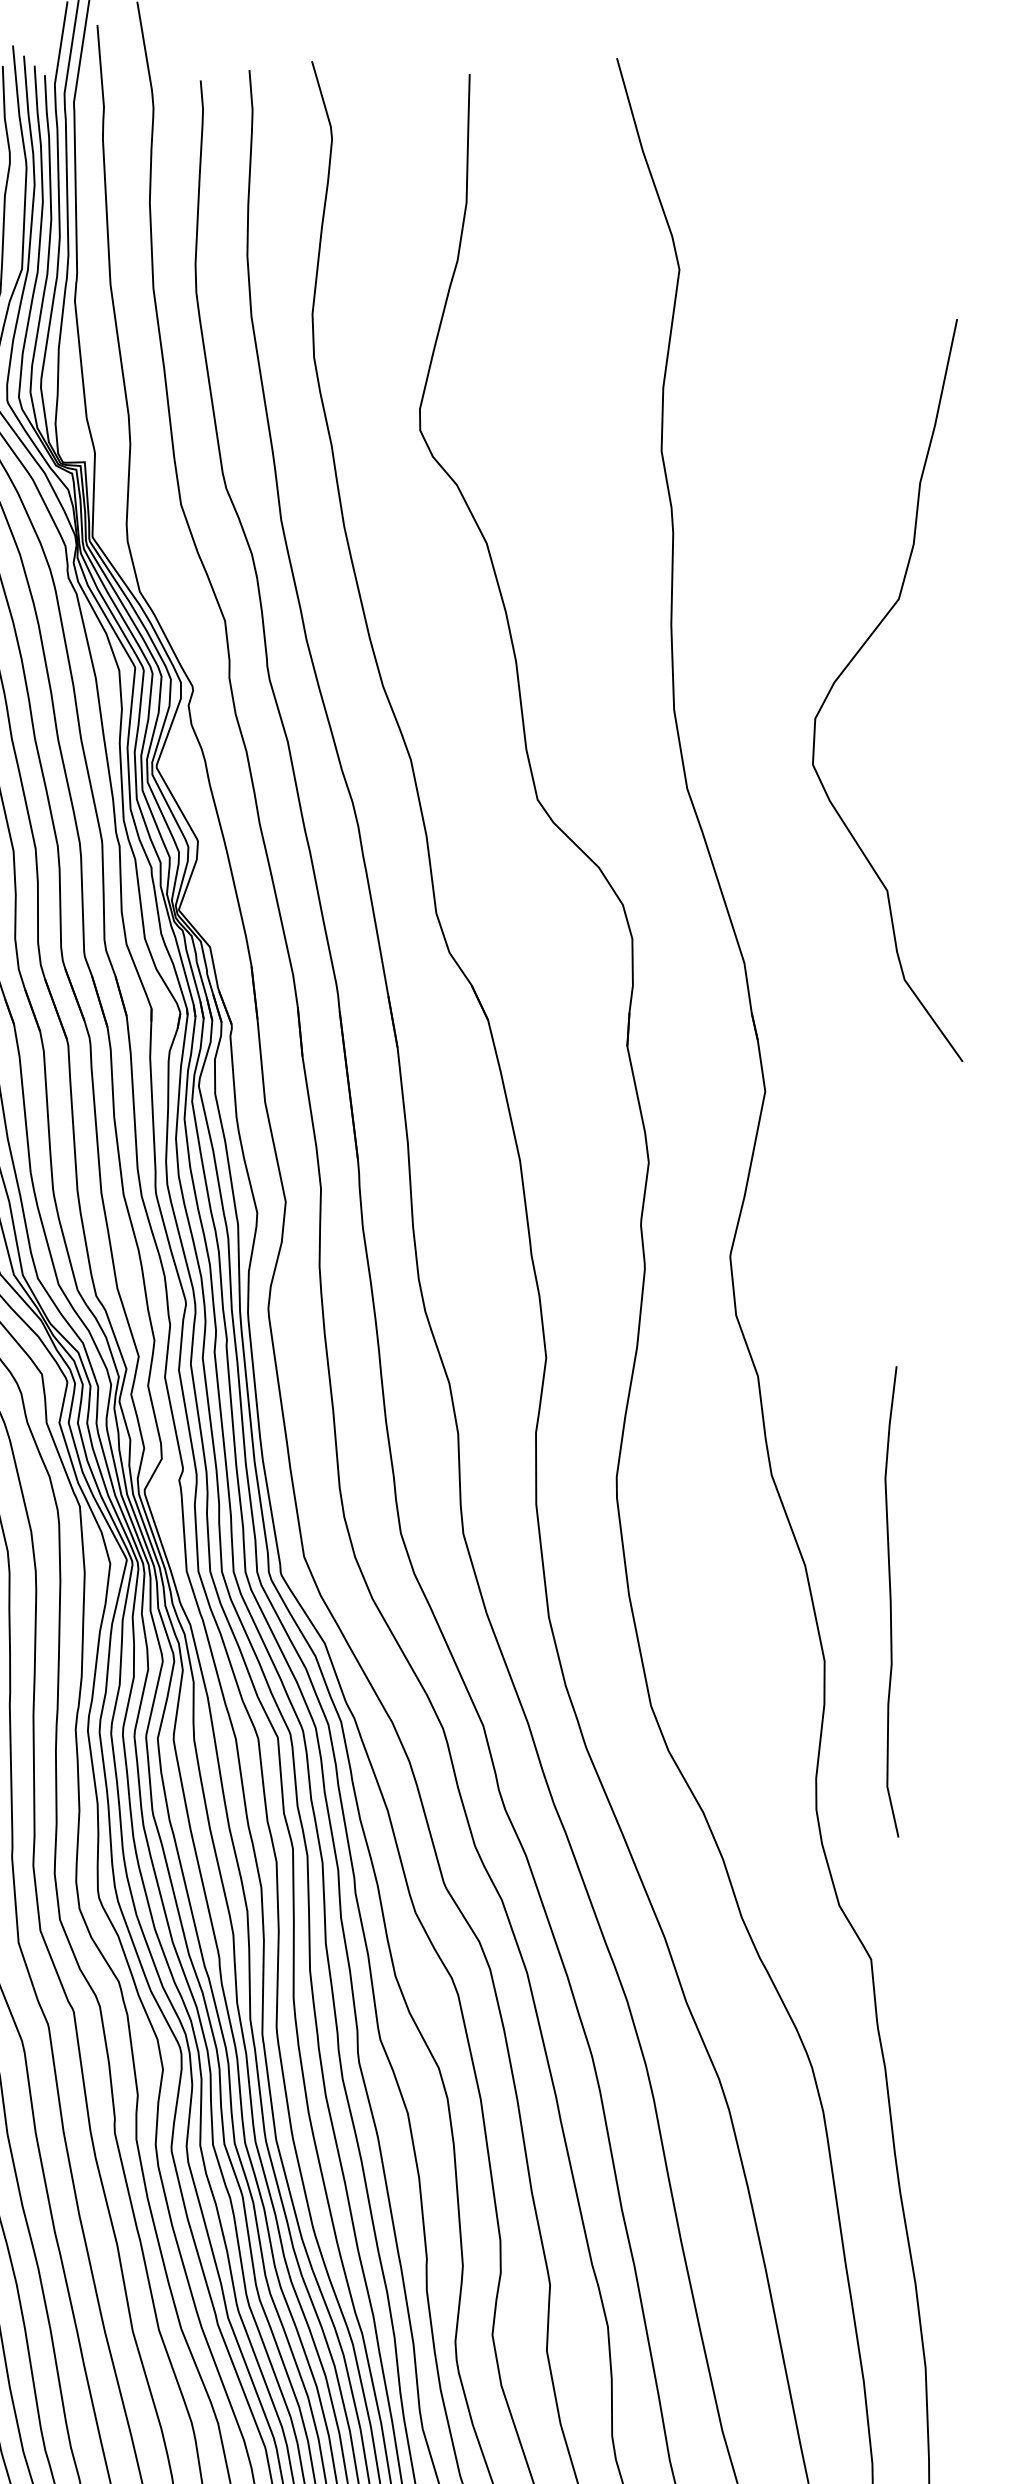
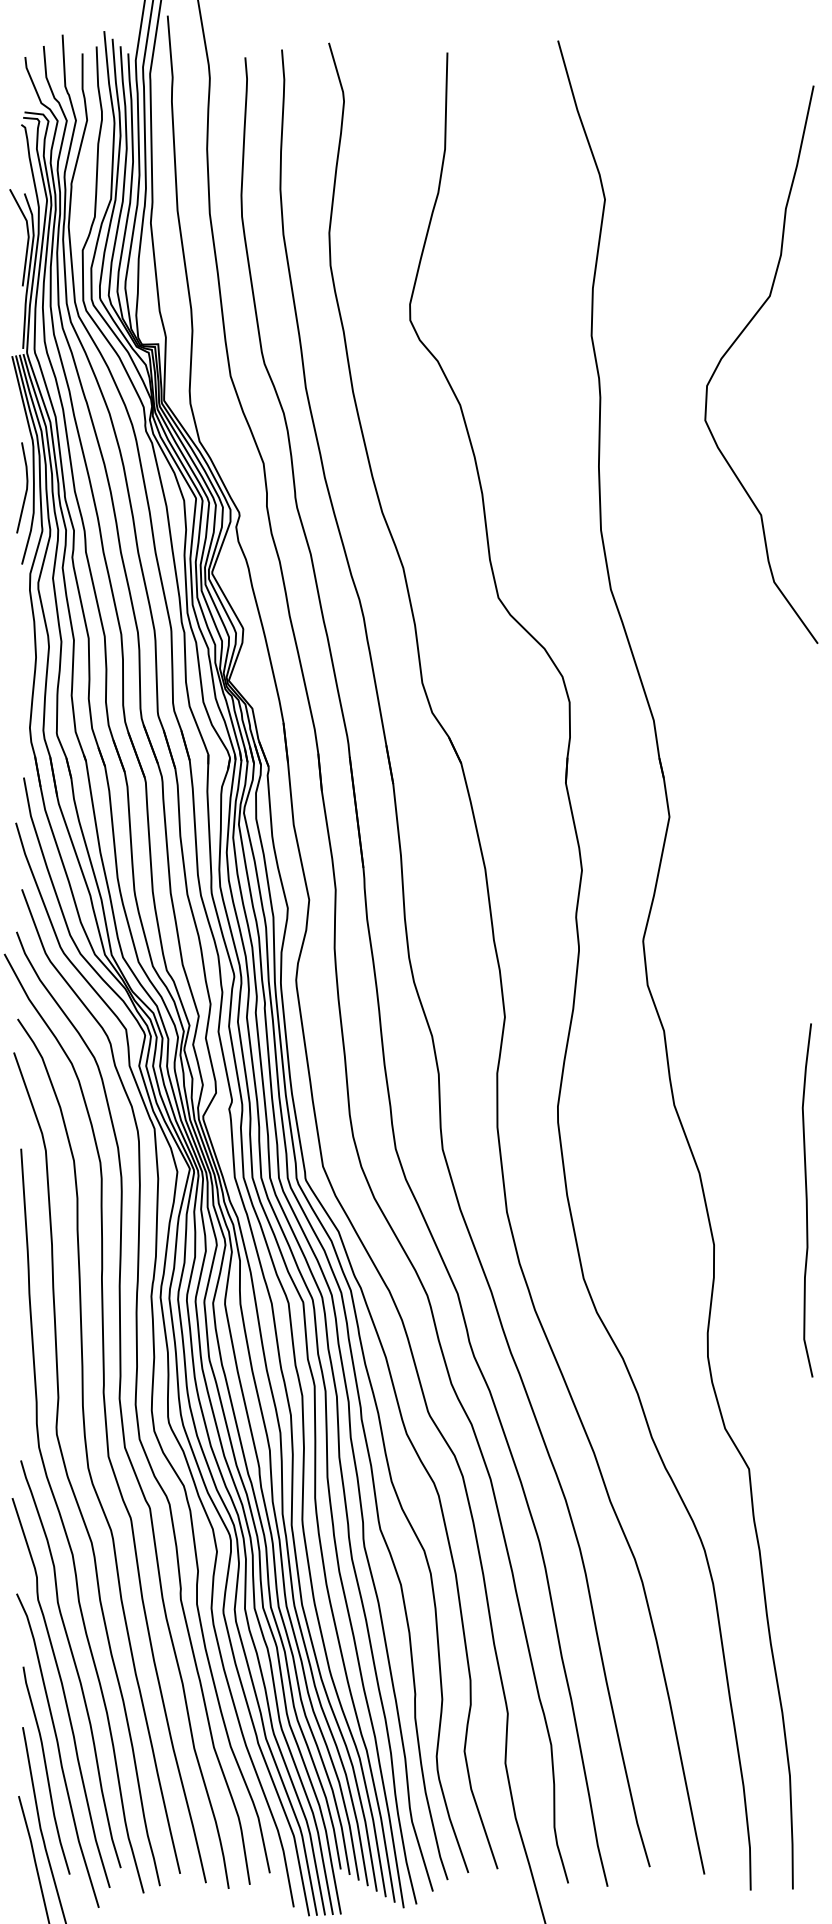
curve: (853, 660) -> (735, 342), moved
curve: (891, 1601) -> (807, 1200), moved

